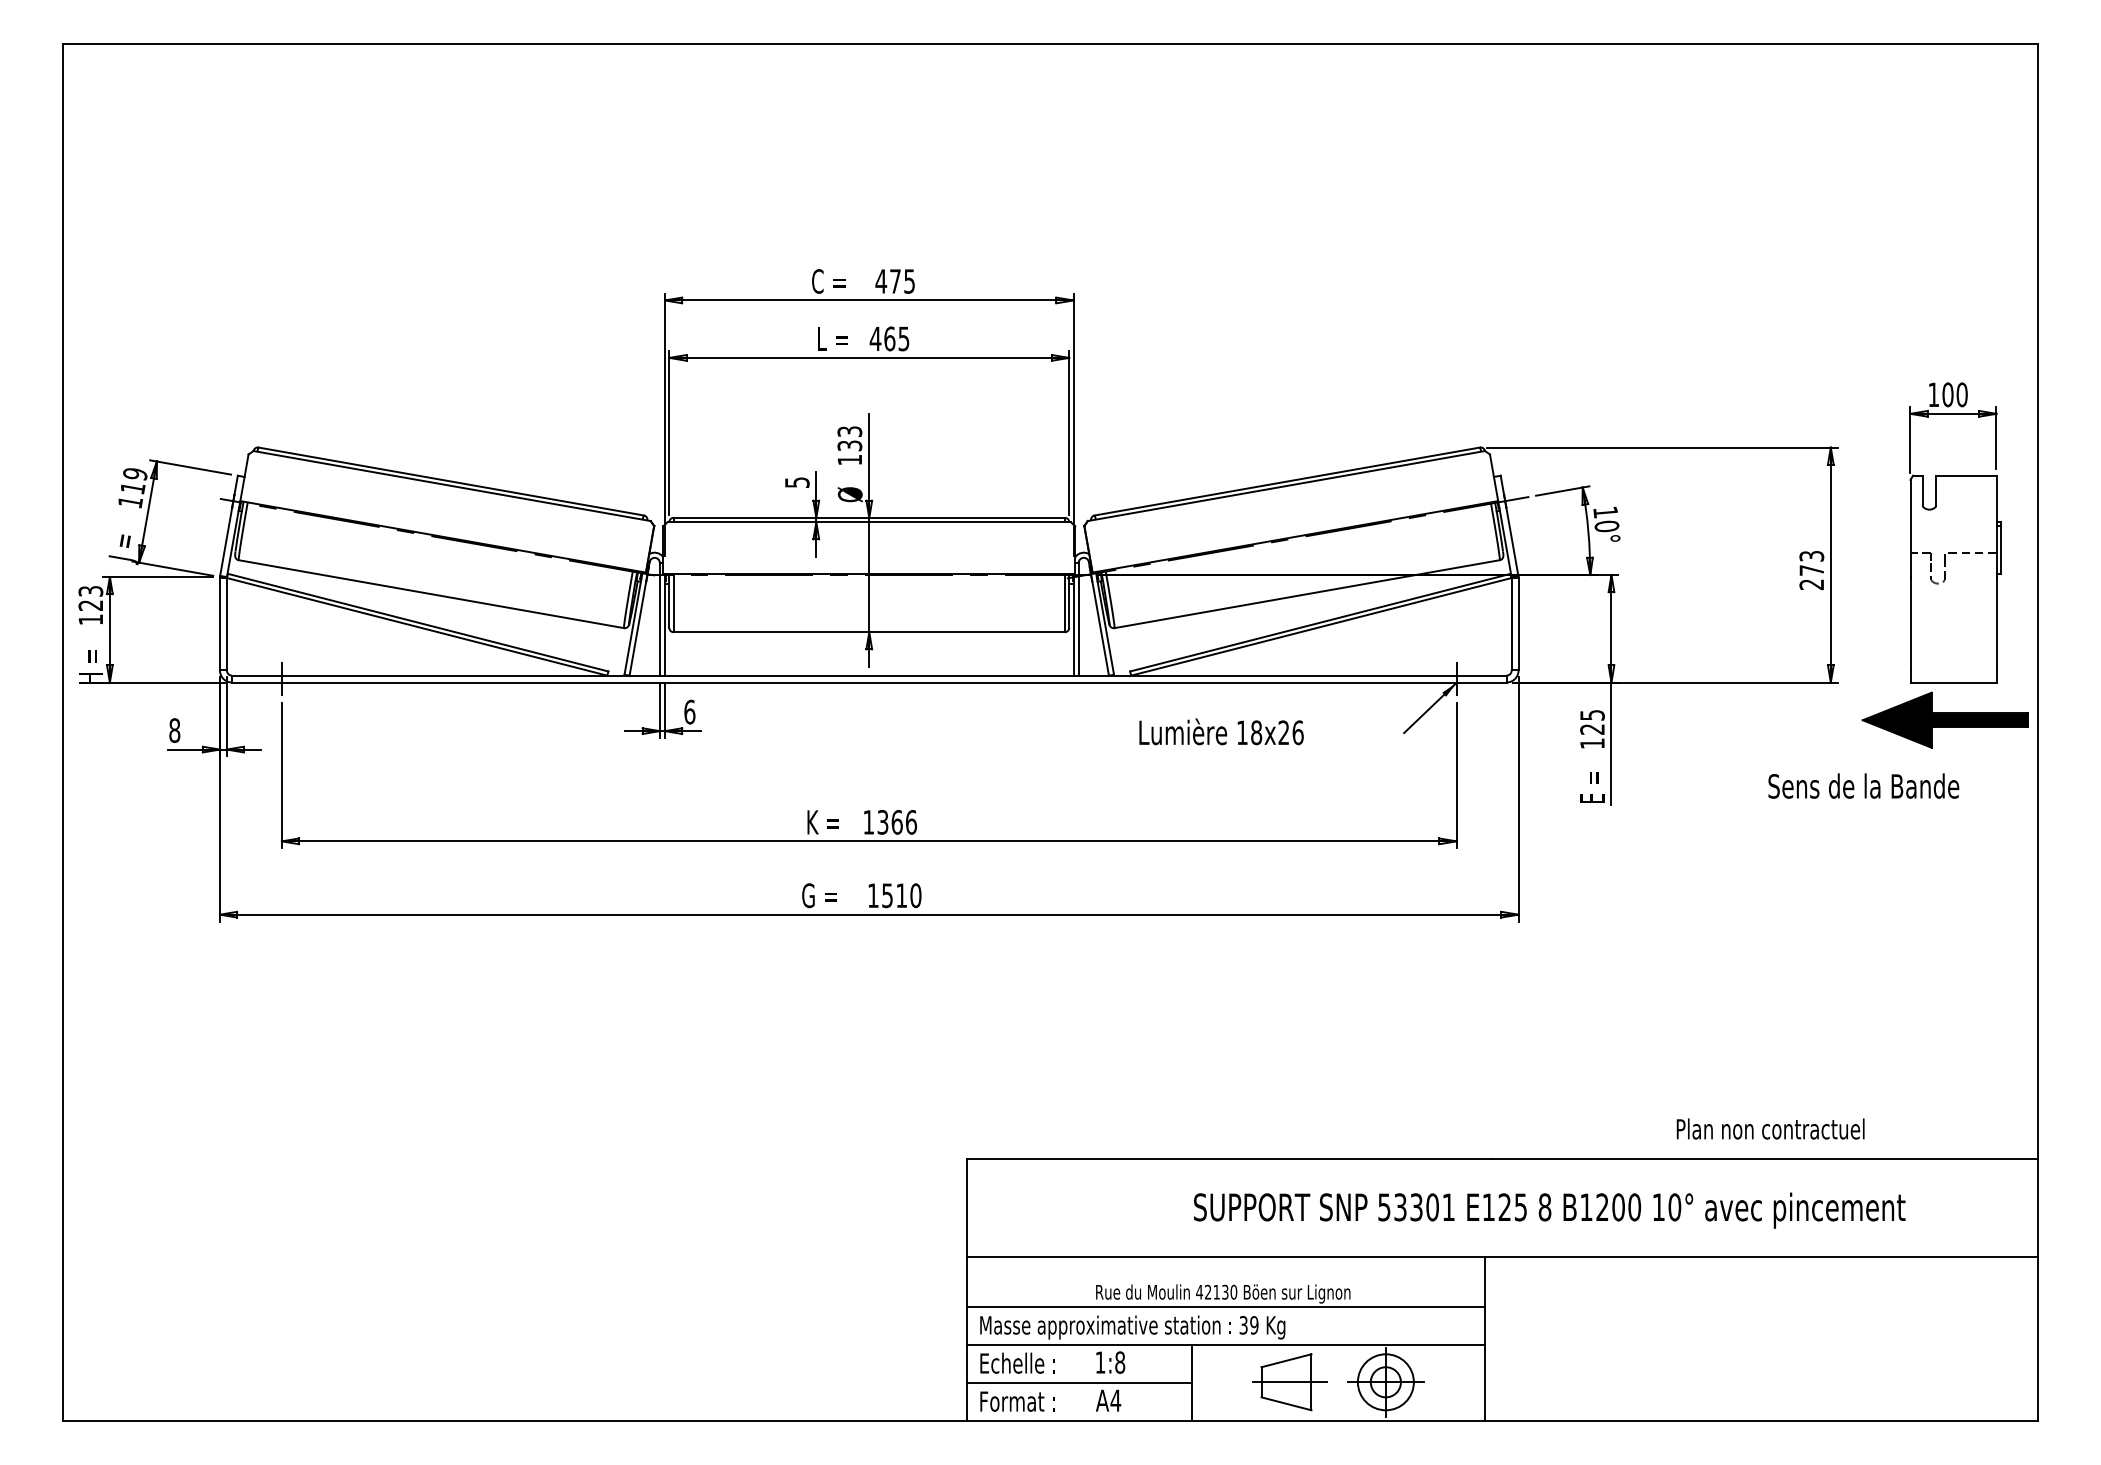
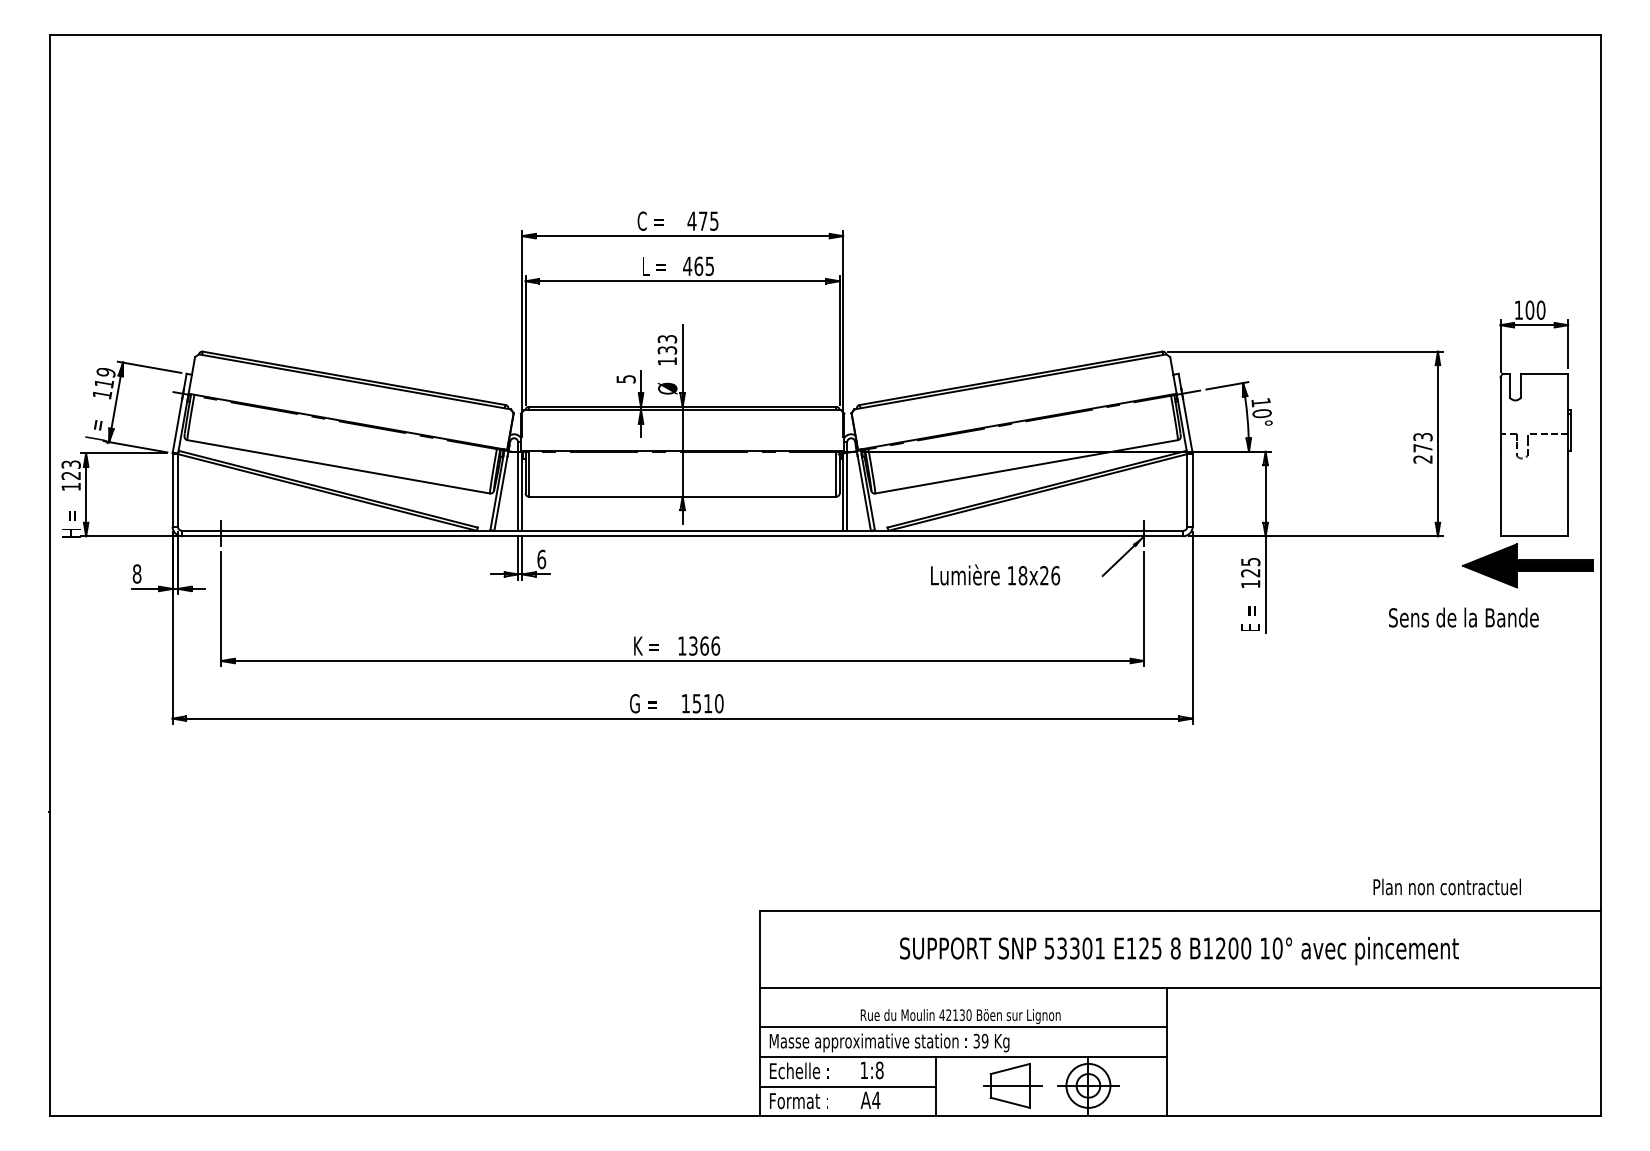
text: (1221, 731) -> (995, 574), moved
text: (1770, 1128) -> (1447, 886), moved
text: (1549, 1210) -> (1179, 950), moved

